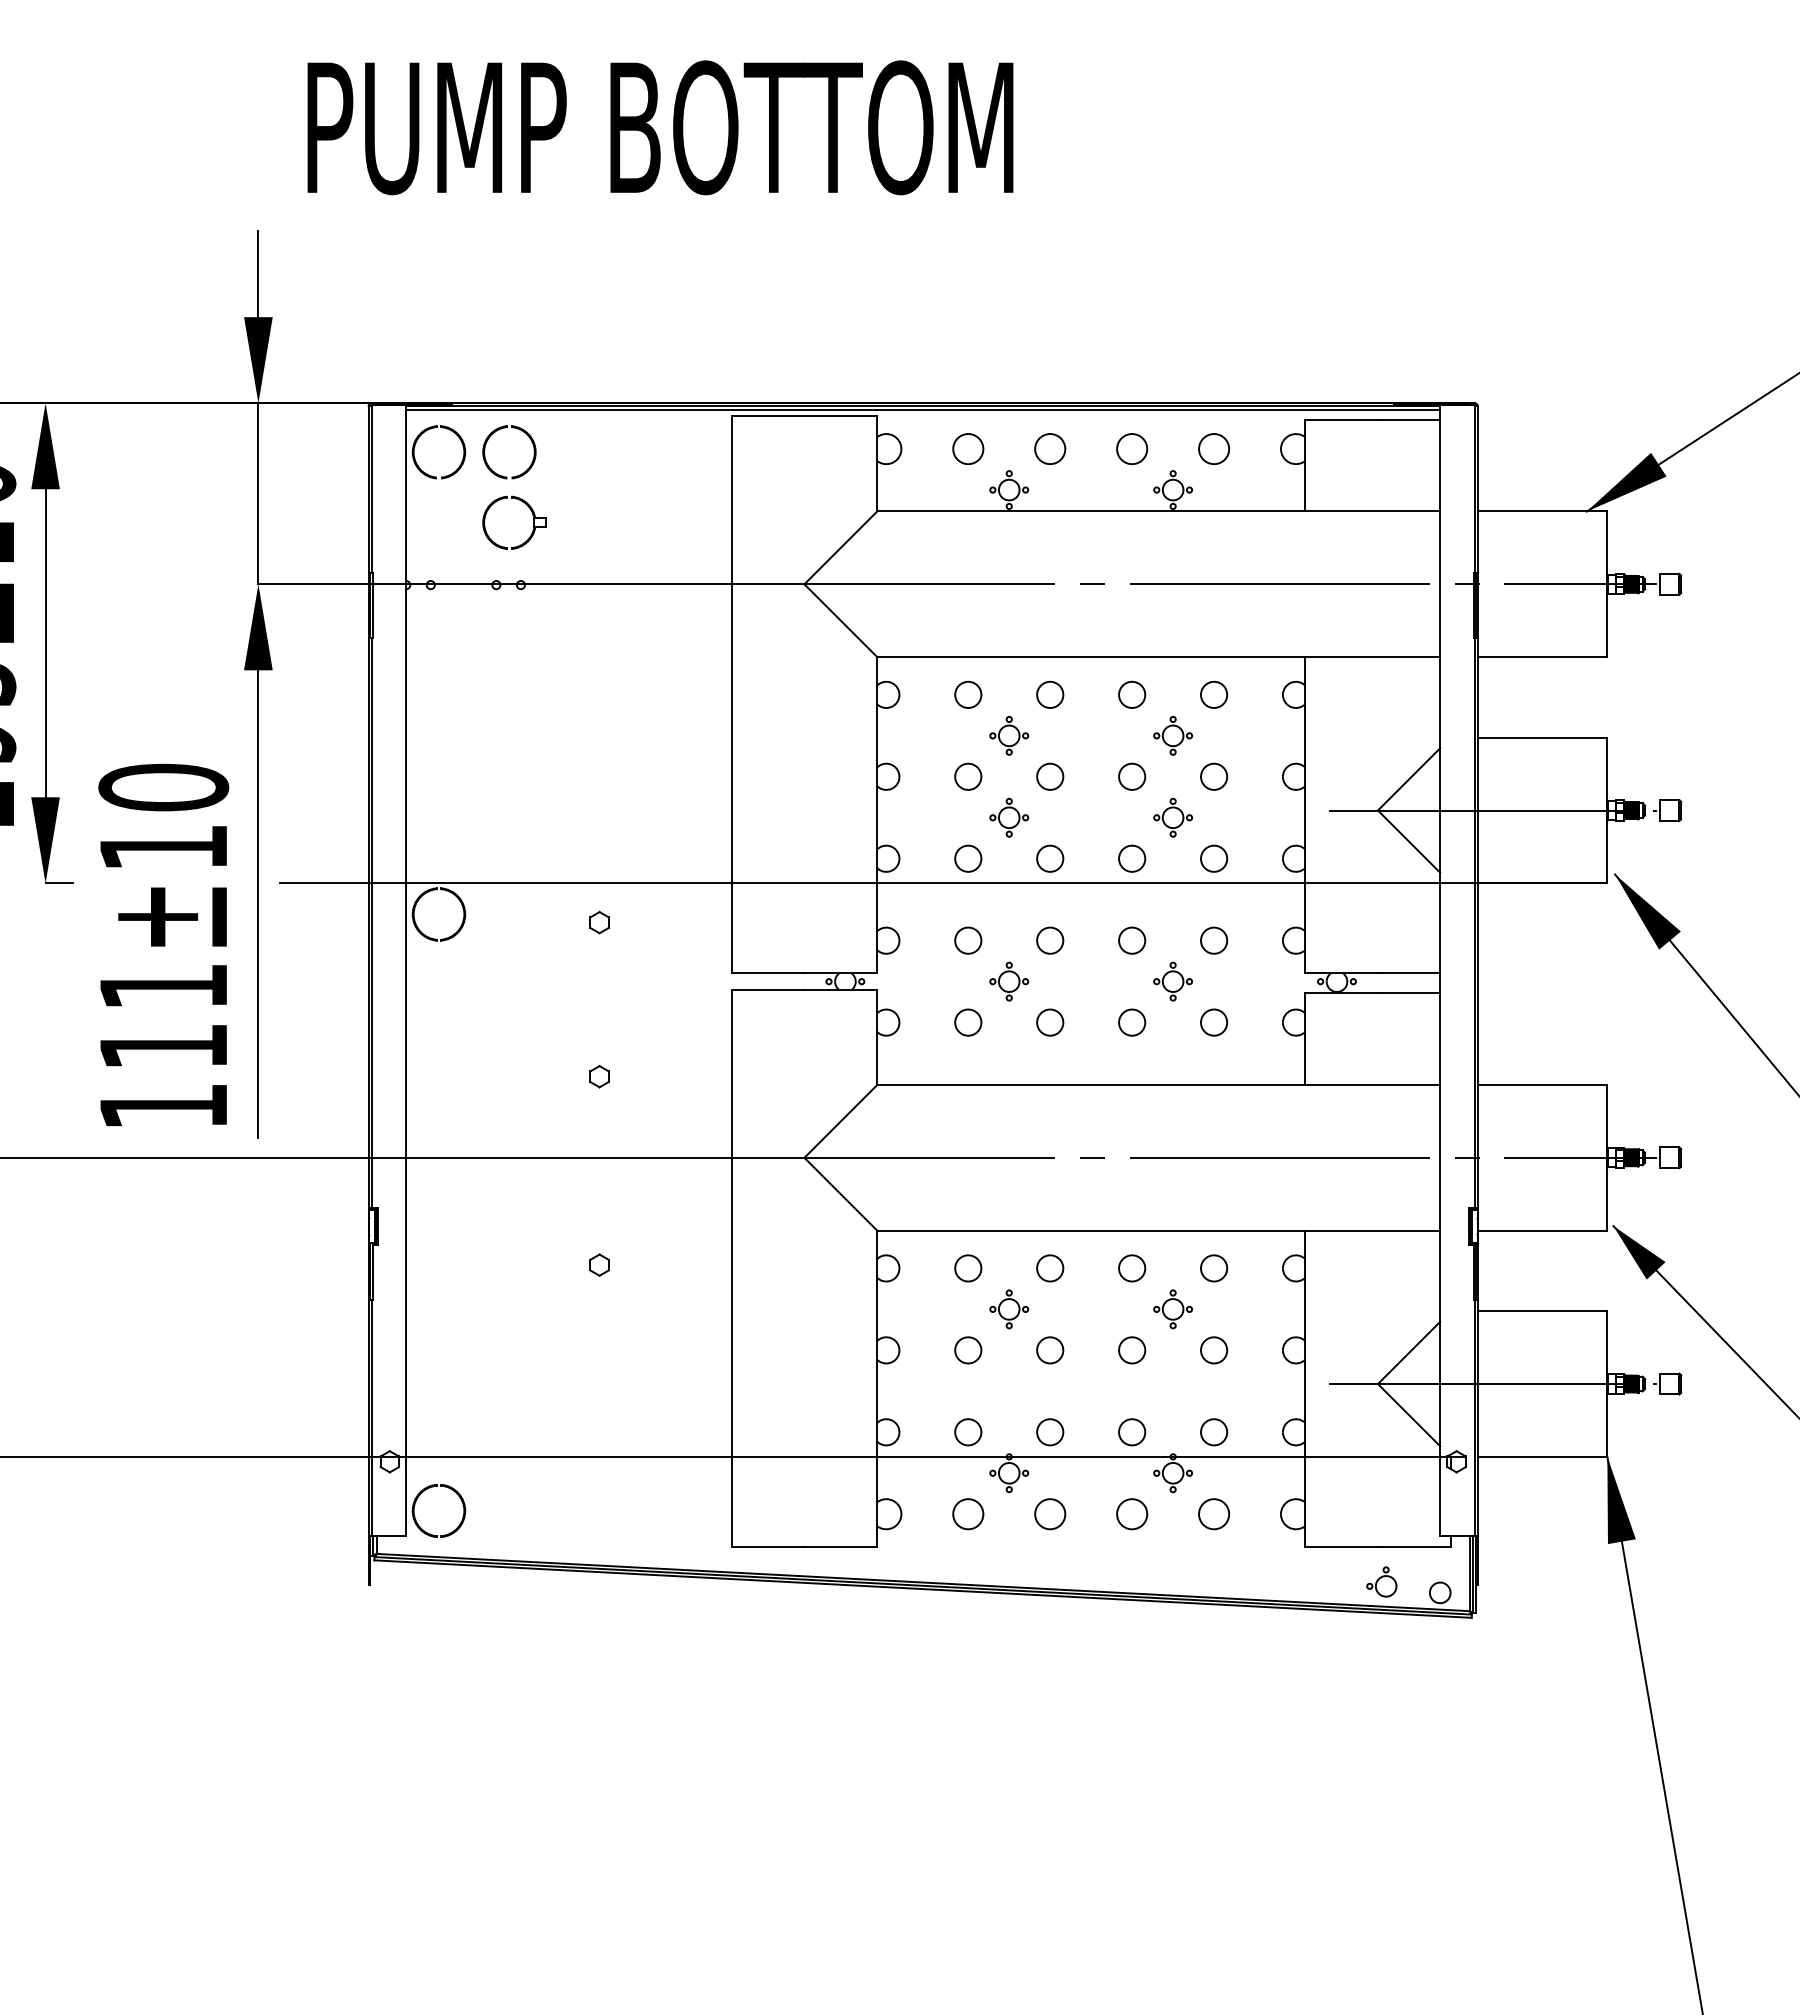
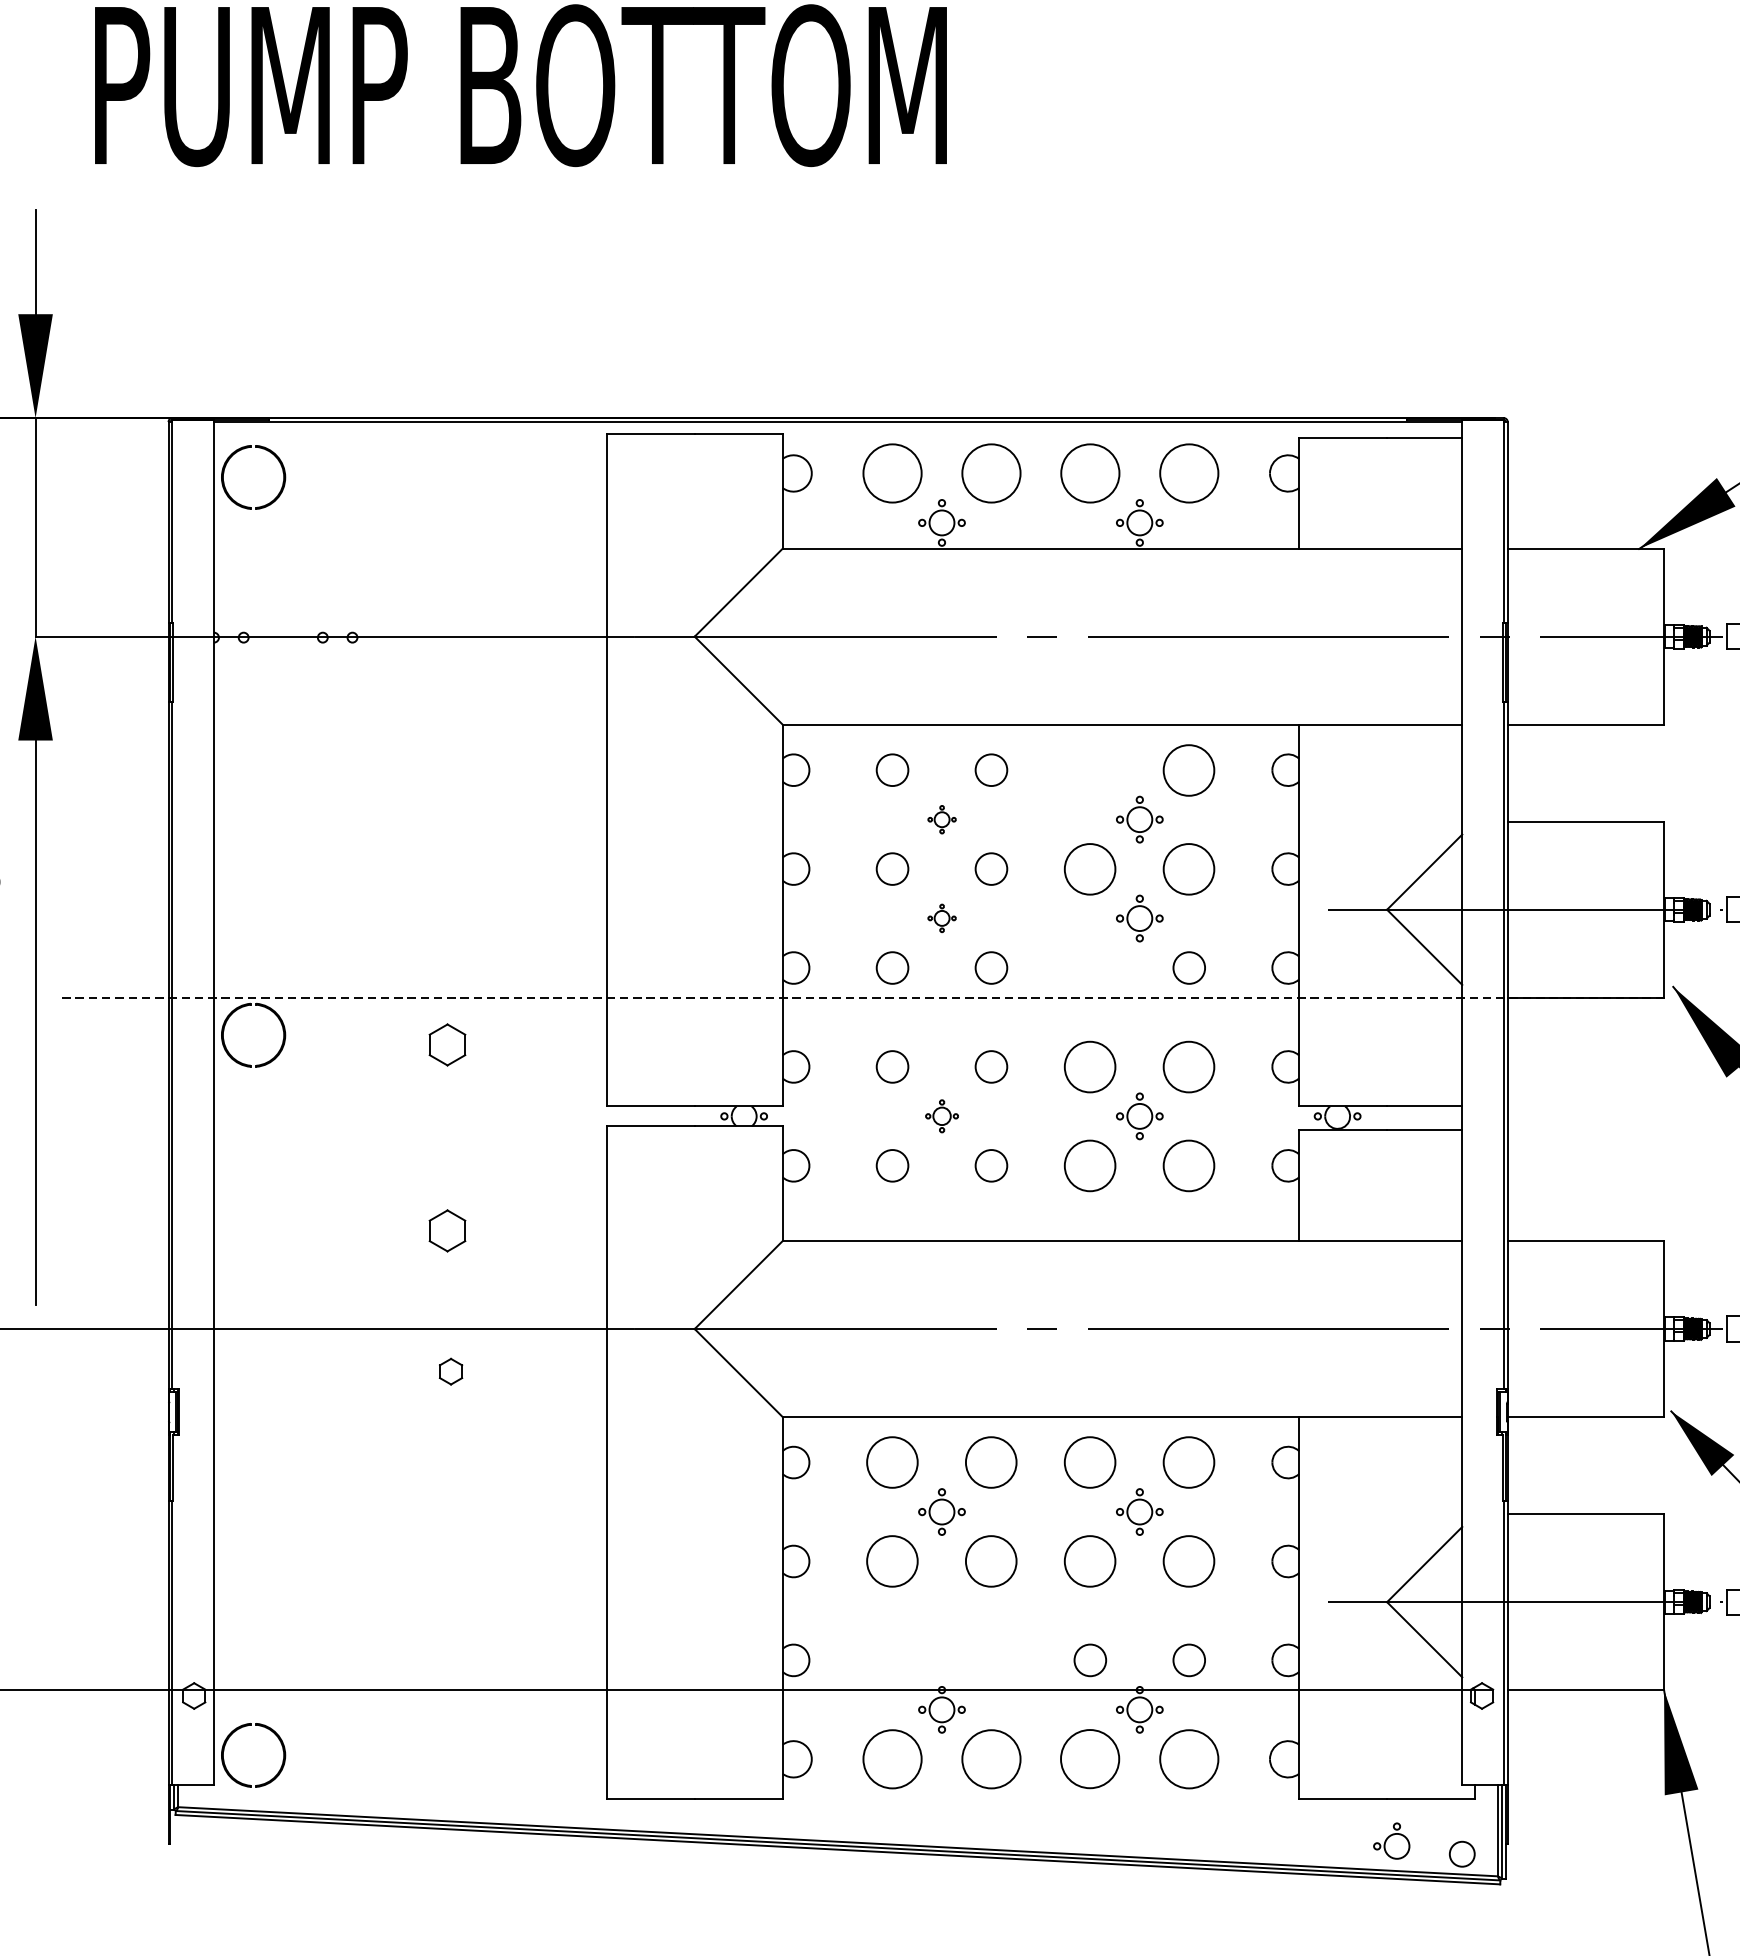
line: (923, 409) -> (838, 425), removed
circle: (968, 449) -> (892, 473), size x1.6
circle: (1050, 449) -> (991, 473), size x1.6
circle: (1132, 449) -> (1090, 473), size x1.6
circle: (1214, 449) -> (1189, 473), size x1.6
part: (533, 451) -> (367, 476), removed
part: (533, 522) -> (367, 562), removed
circle: (1132, 694) -> (1090, 769), removed
circle: (1214, 694) -> (1189, 769), size x1.6
part: (1009, 735) -> (942, 819), size x0.6
circle: (1132, 776) -> (1090, 868), size x1.6
circle: (1214, 776) -> (1189, 868), size x1.6
part: (1009, 817) -> (942, 918), size x0.6
circle: (1132, 858) -> (1090, 967), removed
line: (943, 883) -> (862, 997), solid -> dashed
part: (599, 922) -> (447, 1044), size x1.6
circle: (1132, 940) -> (1090, 1066), size x1.6
circle: (1214, 940) -> (1189, 1066), size x1.6
part: (1009, 981) -> (942, 1116), size x0.7
circle: (1132, 1022) -> (1090, 1165), size x1.6
circle: (1214, 1022) -> (1189, 1165), size x1.6
part: (599, 1076) -> (447, 1230), size x1.6
part: (599, 1264) -> (450, 1370), moved
circle: (968, 1268) -> (892, 1462), size x1.6
circle: (1050, 1268) -> (991, 1462), size x1.6
circle: (1132, 1268) -> (1090, 1462), size x1.6
circle: (1214, 1268) -> (1189, 1462), size x1.6
circle: (968, 1350) -> (892, 1561), size x1.6
circle: (1050, 1350) -> (991, 1561), size x1.6
circle: (1132, 1350) -> (1090, 1561), size x1.6
circle: (1214, 1350) -> (1189, 1561), size x1.6
circle: (968, 1432) -> (892, 1660), removed
circle: (1050, 1432) -> (991, 1660), removed
circle: (968, 1514) -> (892, 1759), size x1.6
circle: (1050, 1514) -> (991, 1759), size x1.6
circle: (1132, 1514) -> (1090, 1759), size x1.6
circle: (1214, 1514) -> (1189, 1759), size x1.6

